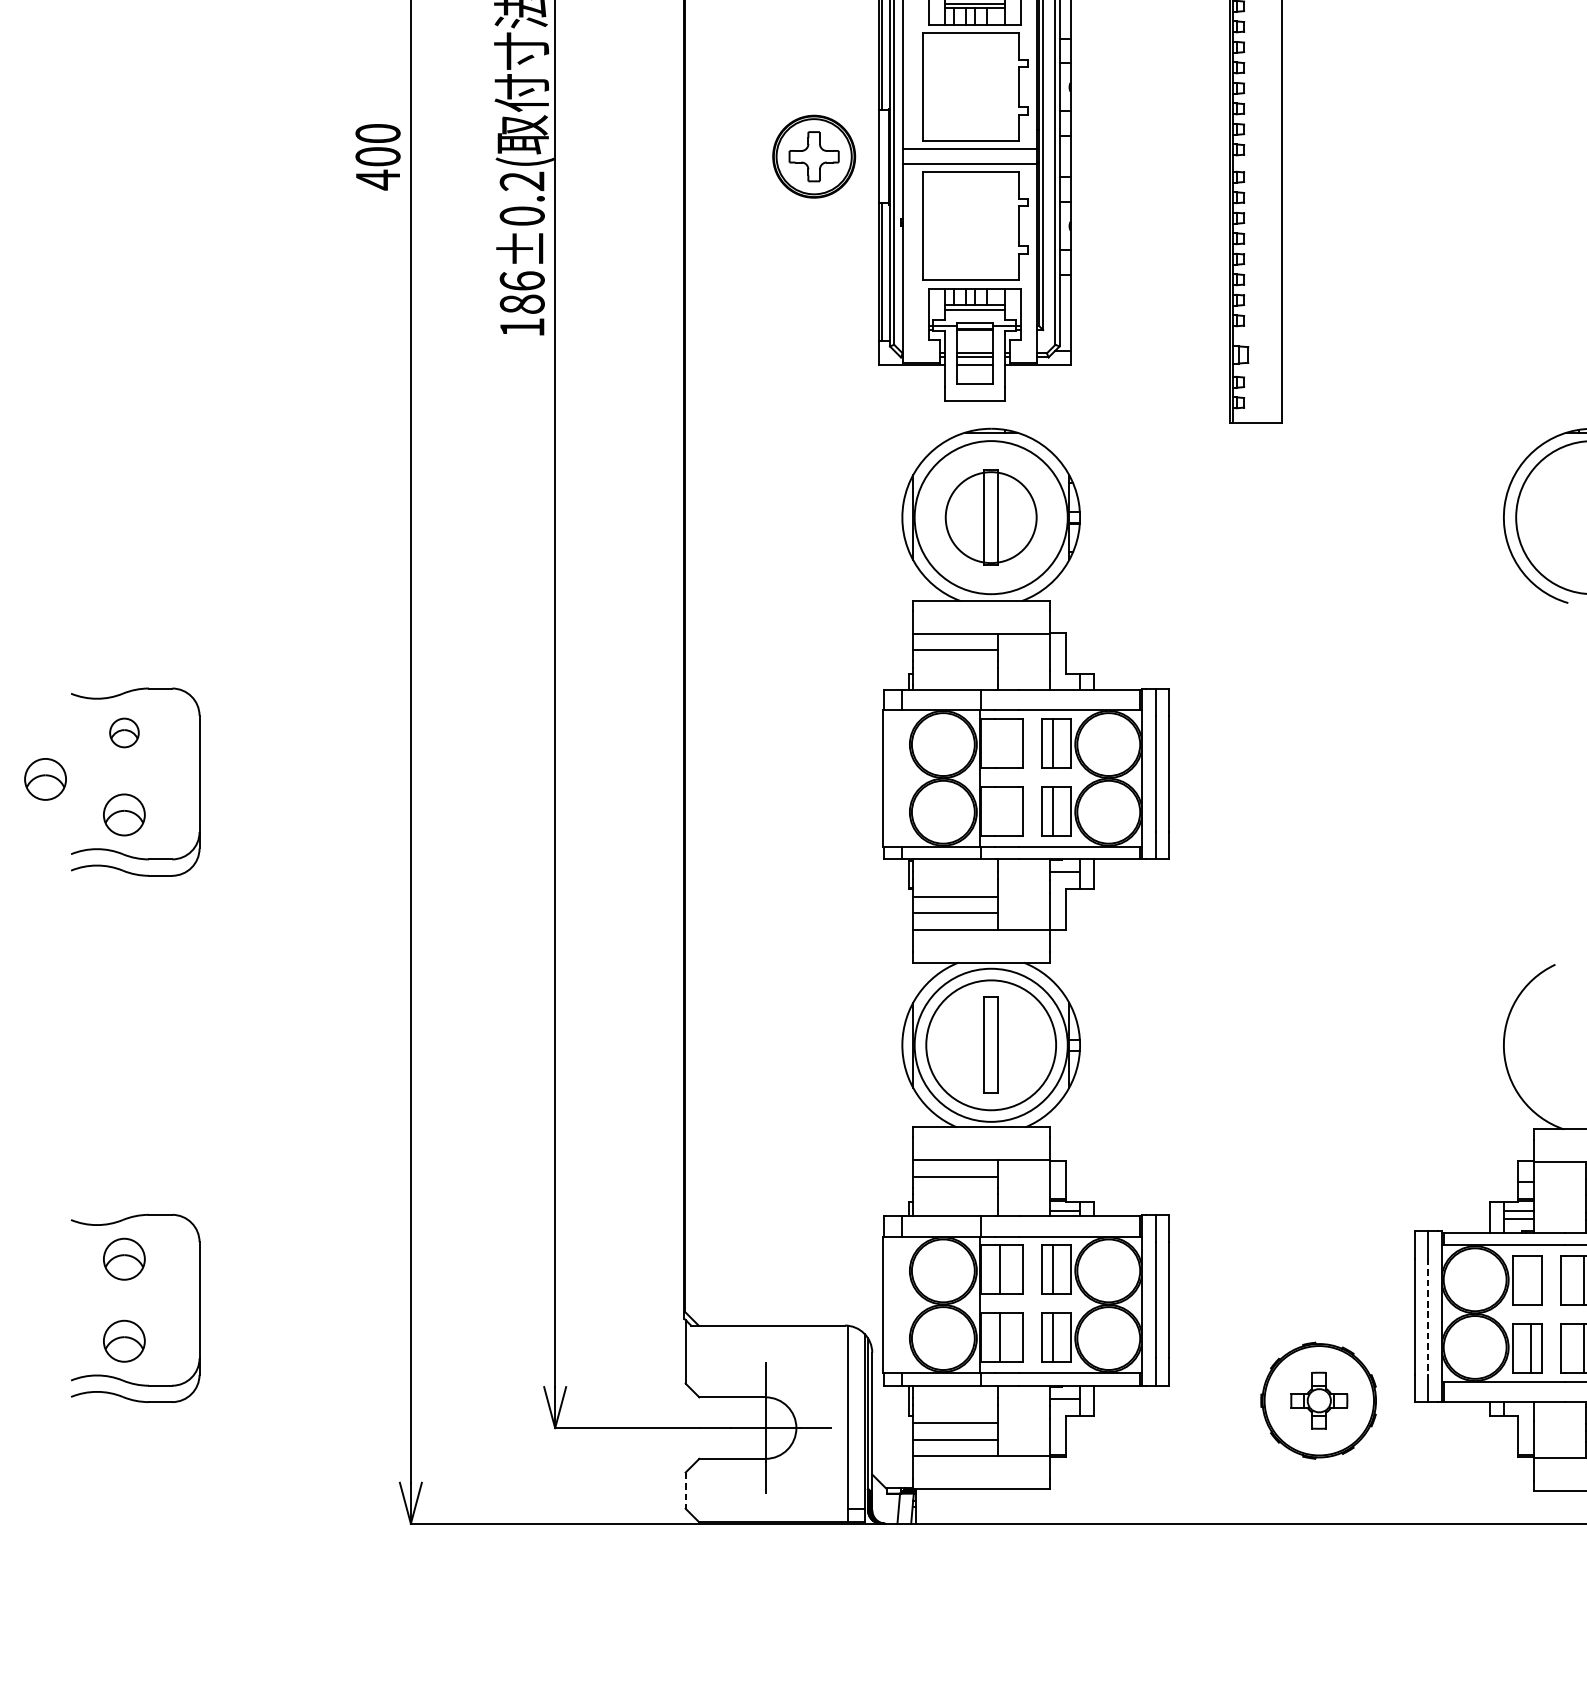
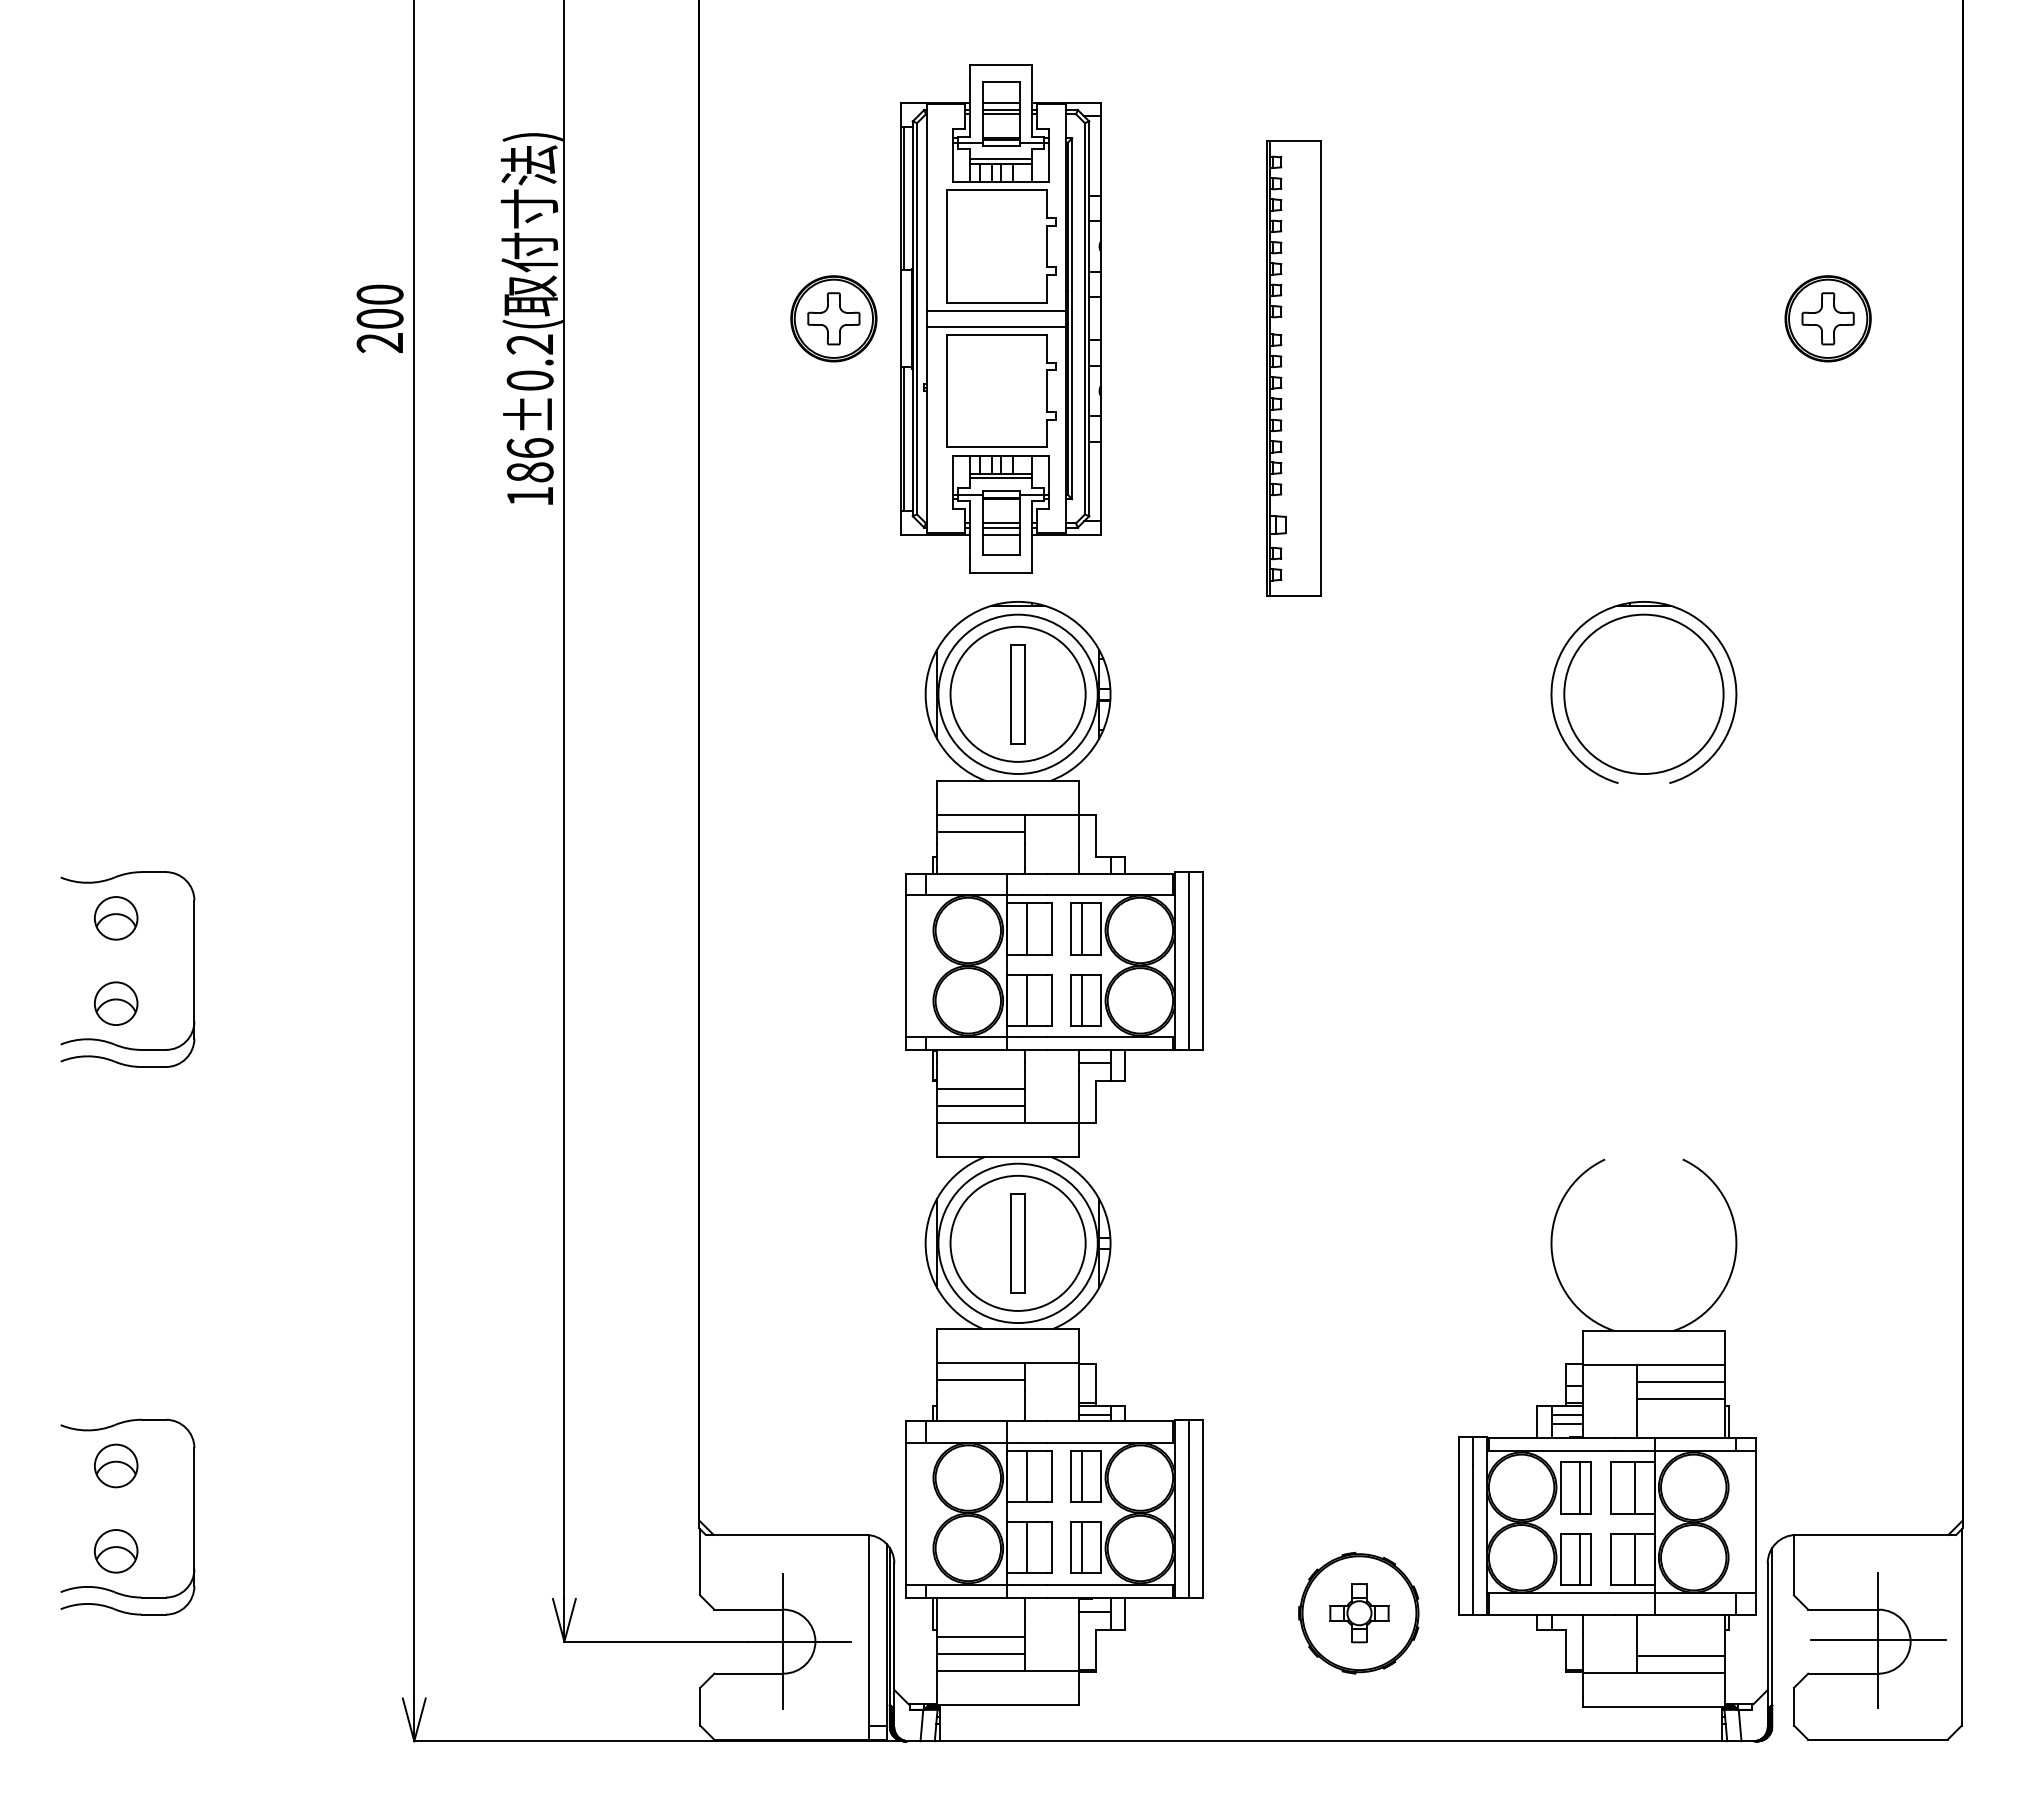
text: (377, 180) -> (379, 343), 400 -> 200
circle: (990, 516) -> (1017, 693), size x1.43
part: (124, 733) -> (116, 918), size x1.43
line: (1000, 742) -> (1027, 928), added
part: (45, 779) -> (34, 966), removed
line: (1000, 810) -> (1027, 999), added
line: (1530, 1279) -> (1579, 1487), added
line: (1427, 1317) -> (1472, 1526), dashed -> solid
line: (685, 1490) -> (700, 1706), dashed -> solid

